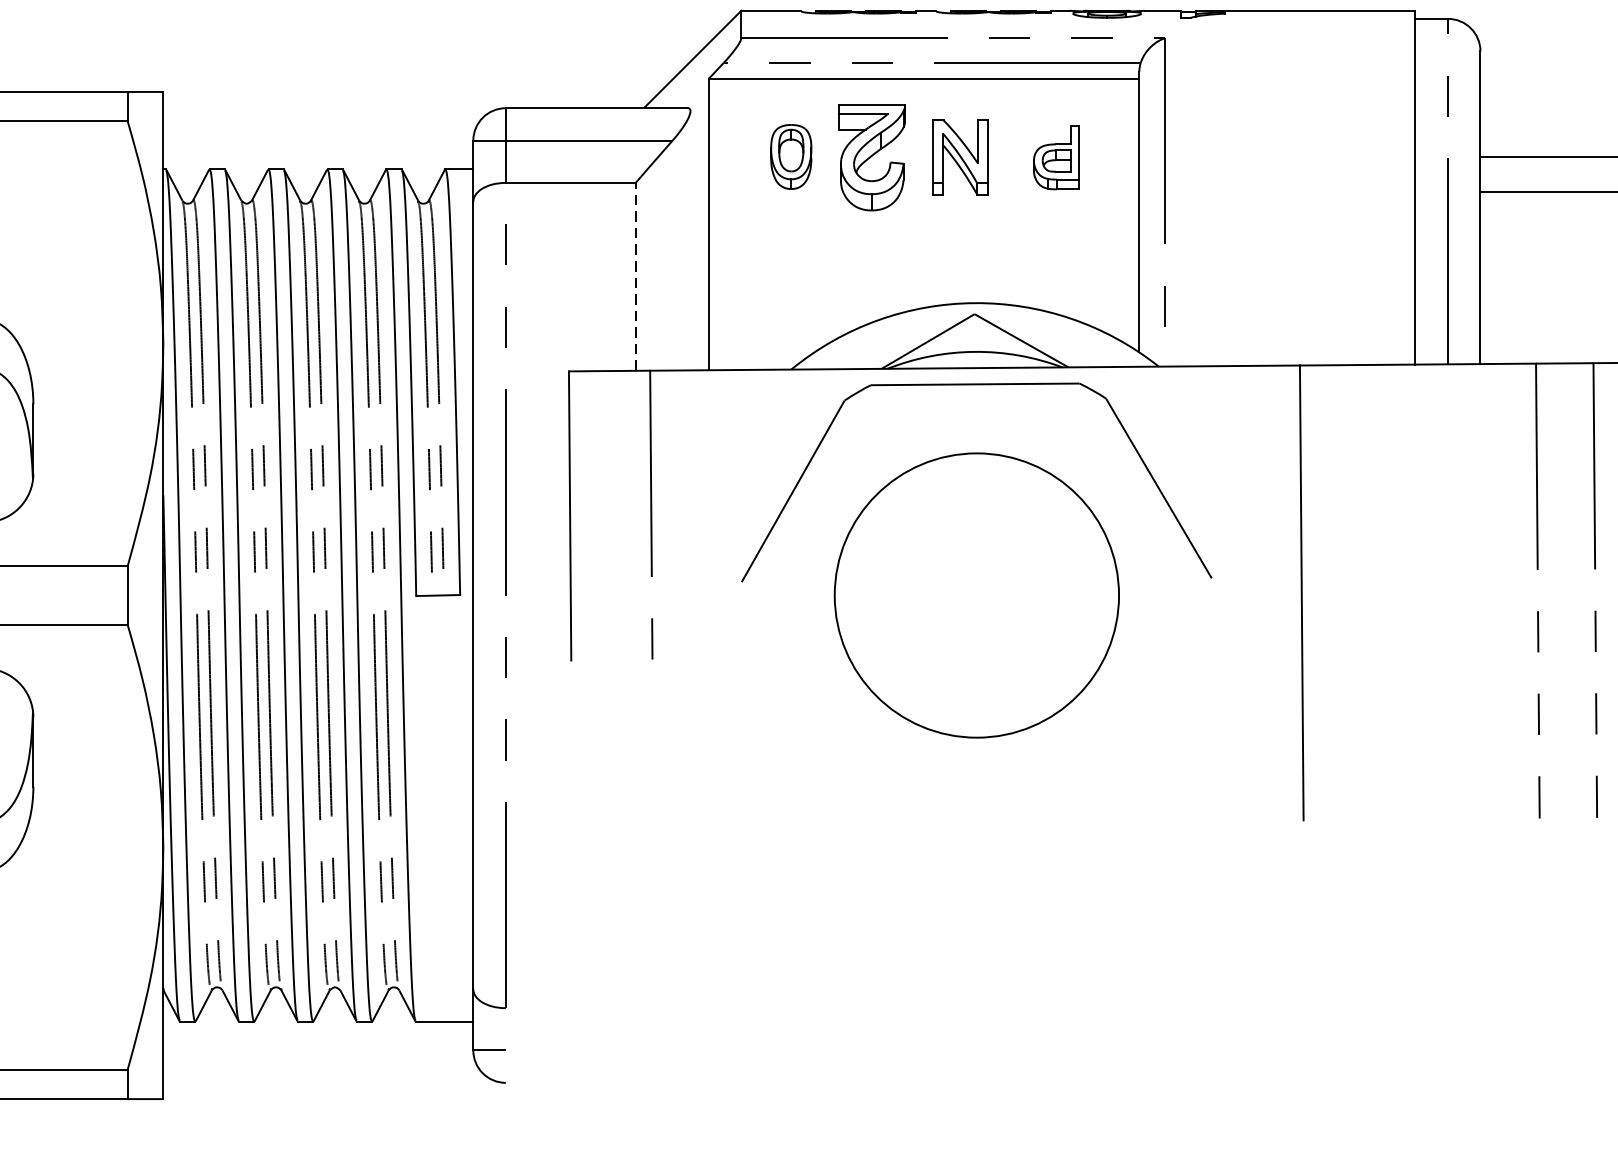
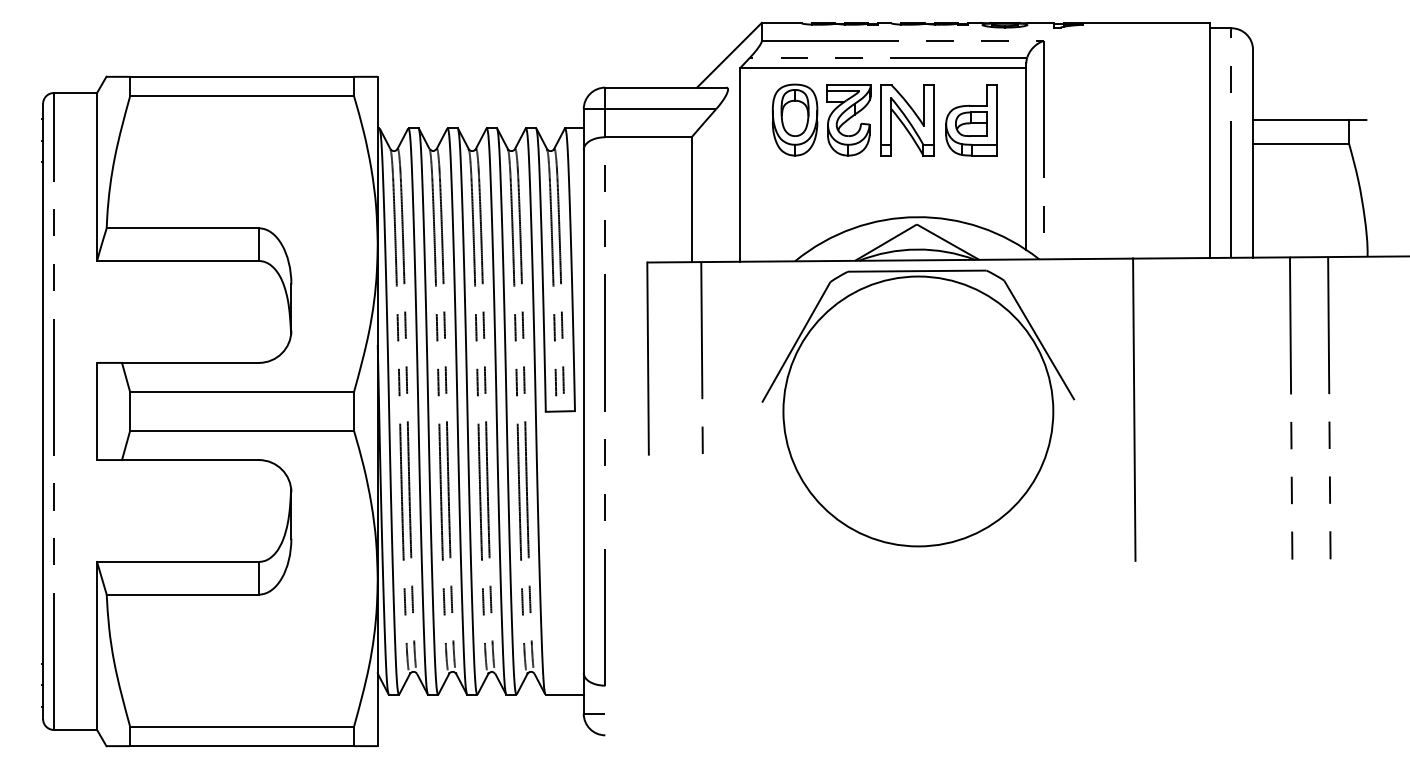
part: (790, 156) -> (794, 119), size x1.67
part: (960, 157) -> (907, 120), size x1.43
part: (1056, 157) -> (971, 120), size x1.67
line: (635, 276) -> (691, 199), dashed -> solid
circle: (977, 595) -> (918, 411), size x1.43

